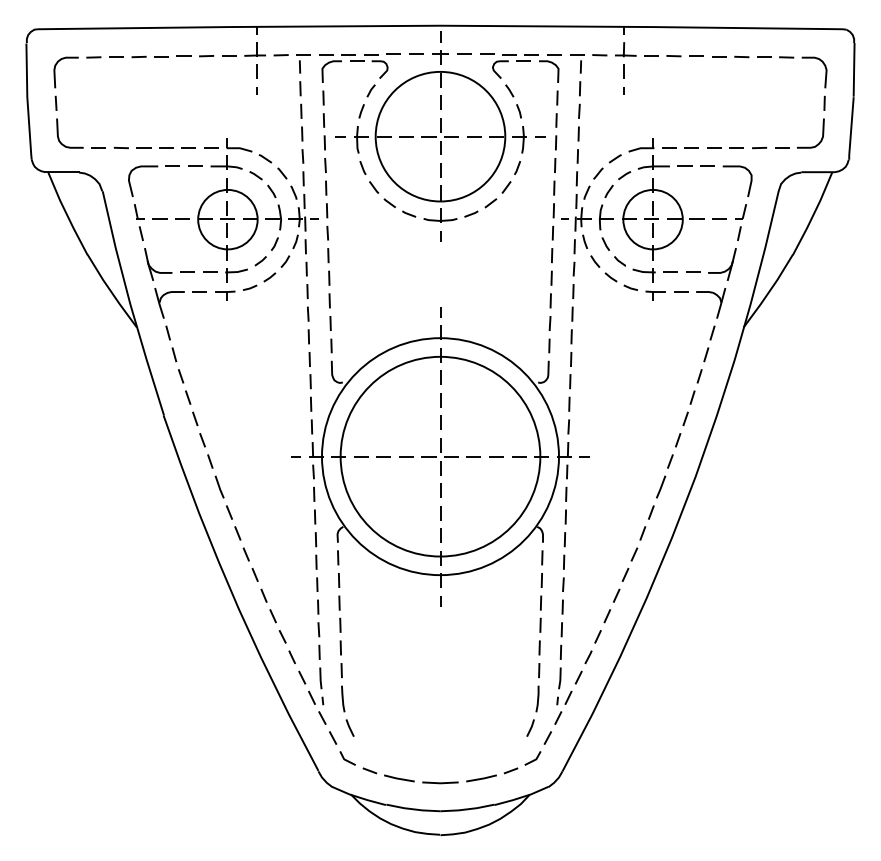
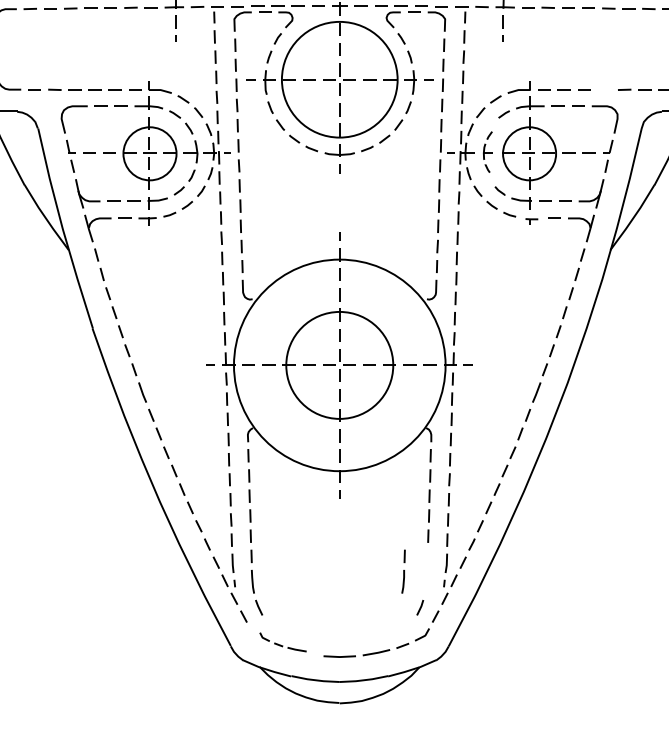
line: (736, 147) -> (604, 89), removed
part: (606, 217) -> (487, 151), size x0.7
part: (655, 295) -> (531, 221), size x0.7
circle: (440, 456) -> (339, 365), size x0.6
part: (537, 687) -> (403, 571), moved
part: (376, 766) -> (282, 642), size x0.7

